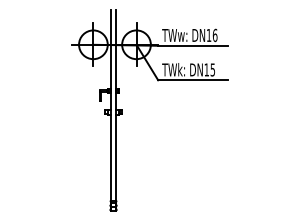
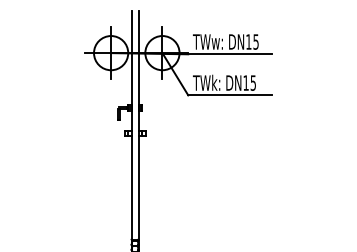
text: (214, 35) -> (255, 41), DN16 -> DN15

